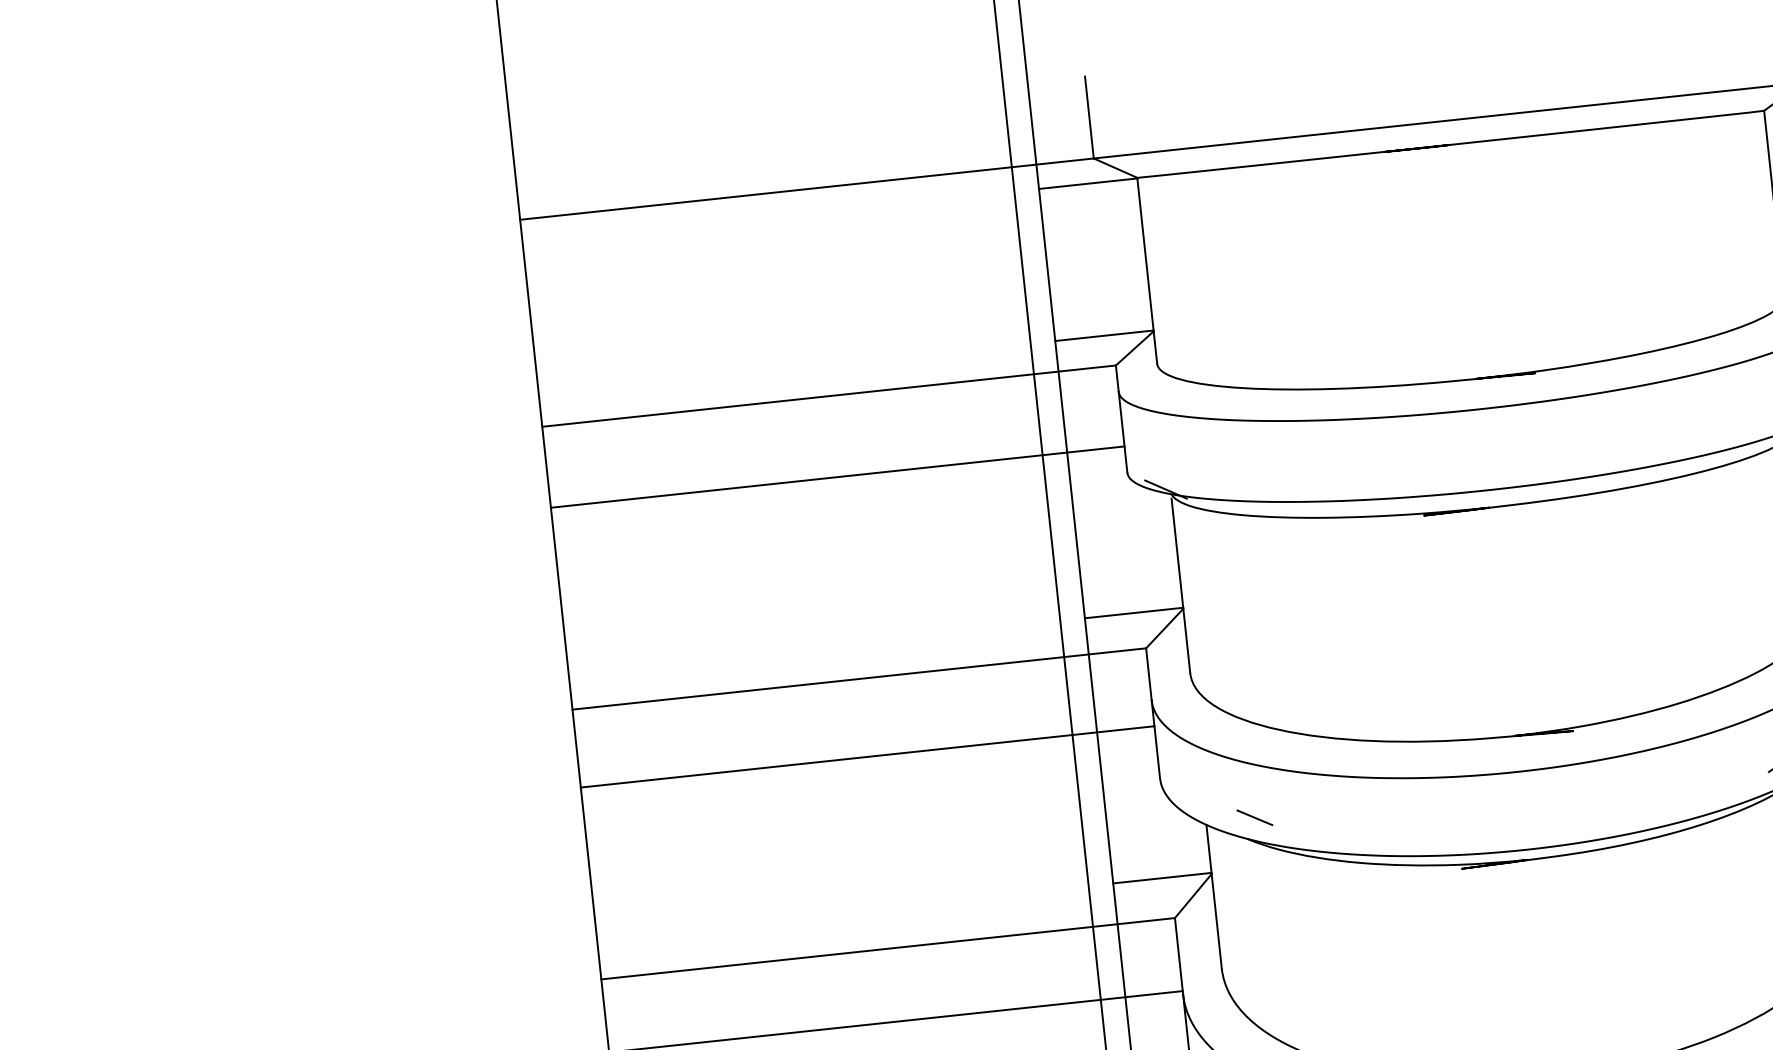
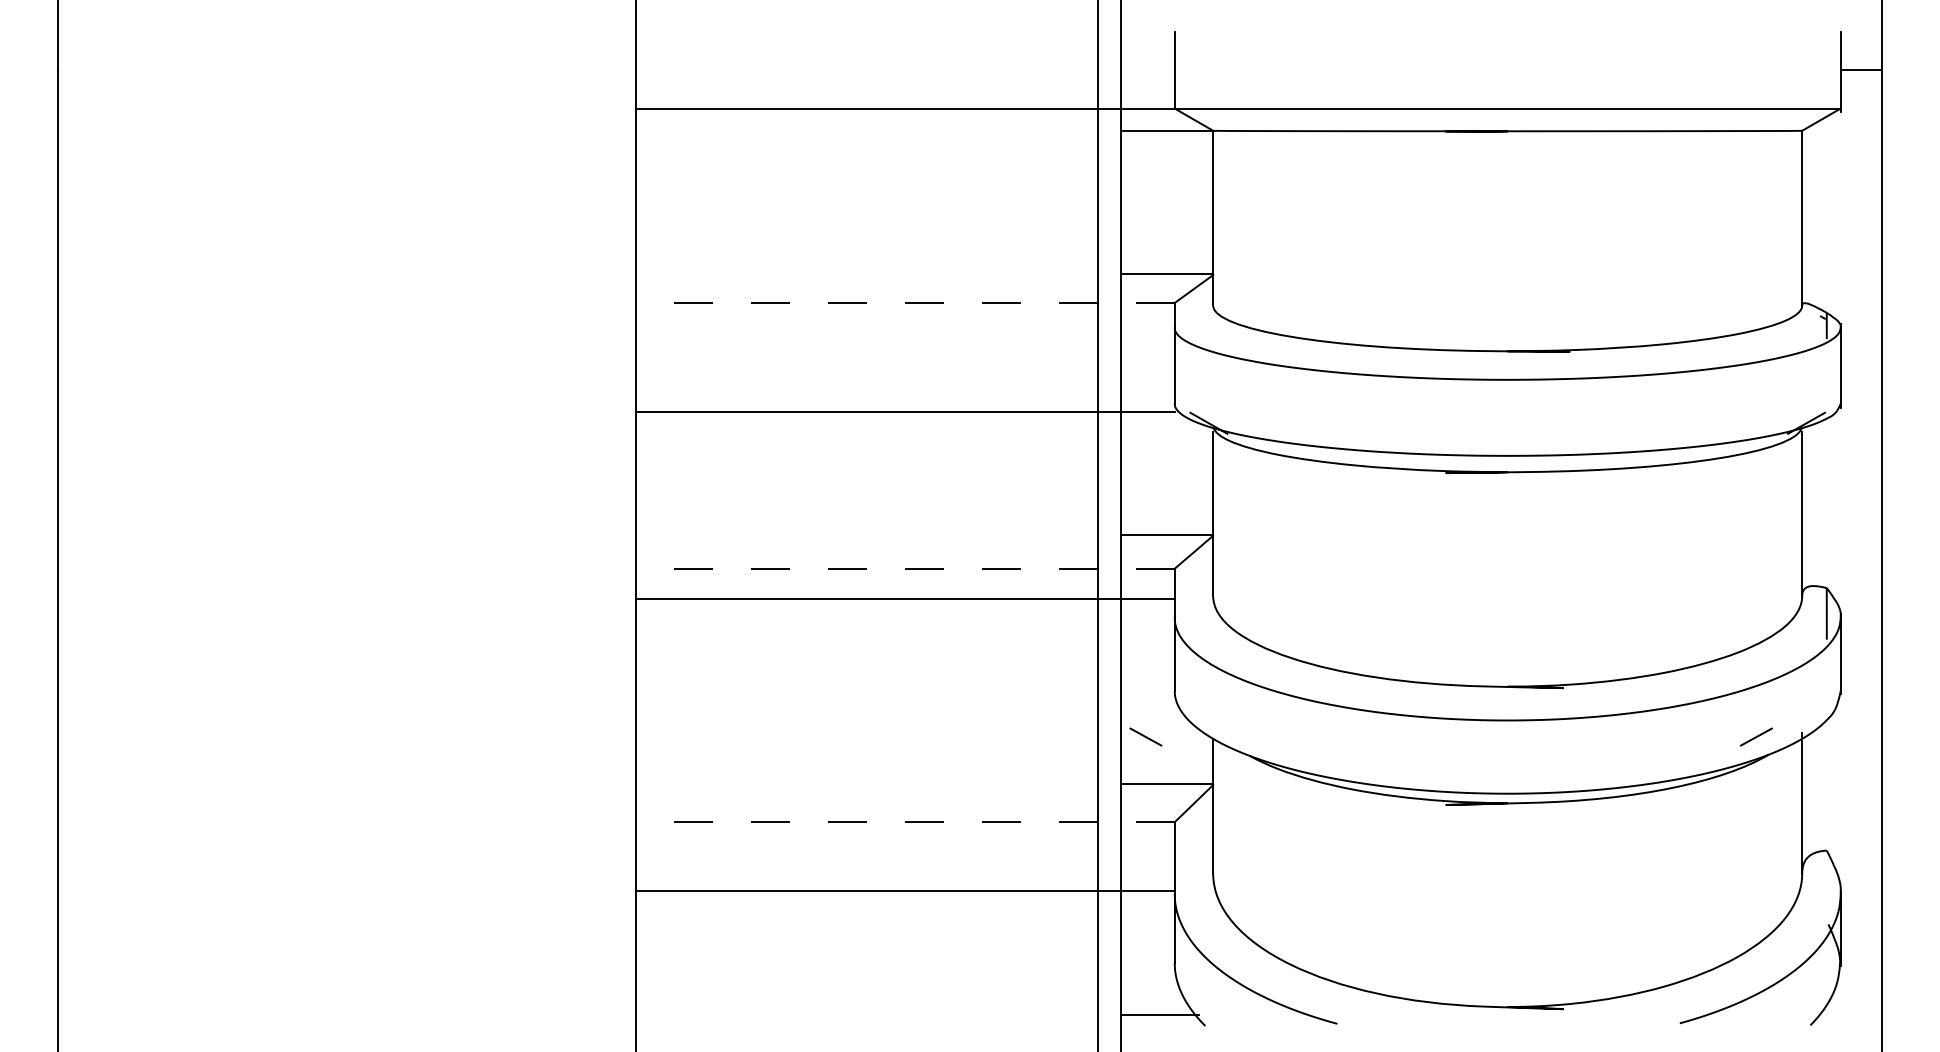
line: (828, 396) -> (904, 303), solid -> dashed
line: (837, 477) -> (904, 412), moved
line: (858, 678) -> (904, 568), solid -> dashed
line: (866, 757) -> (904, 599), moved
line: (1254, 817) -> (1145, 736), moved
line: (887, 949) -> (904, 822), solid -> dashed

